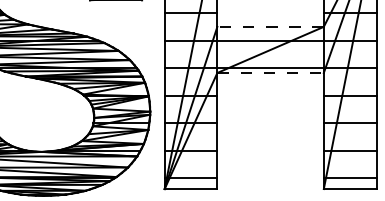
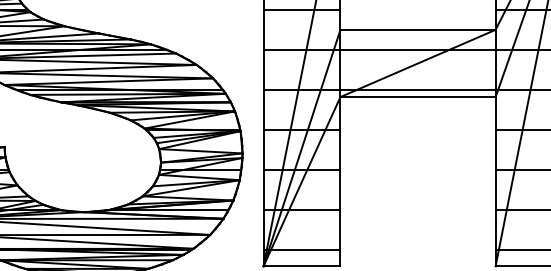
line: (270, 26) -> (417, 29), dashed -> solid
line: (271, 72) -> (419, 96), dashed -> solid

